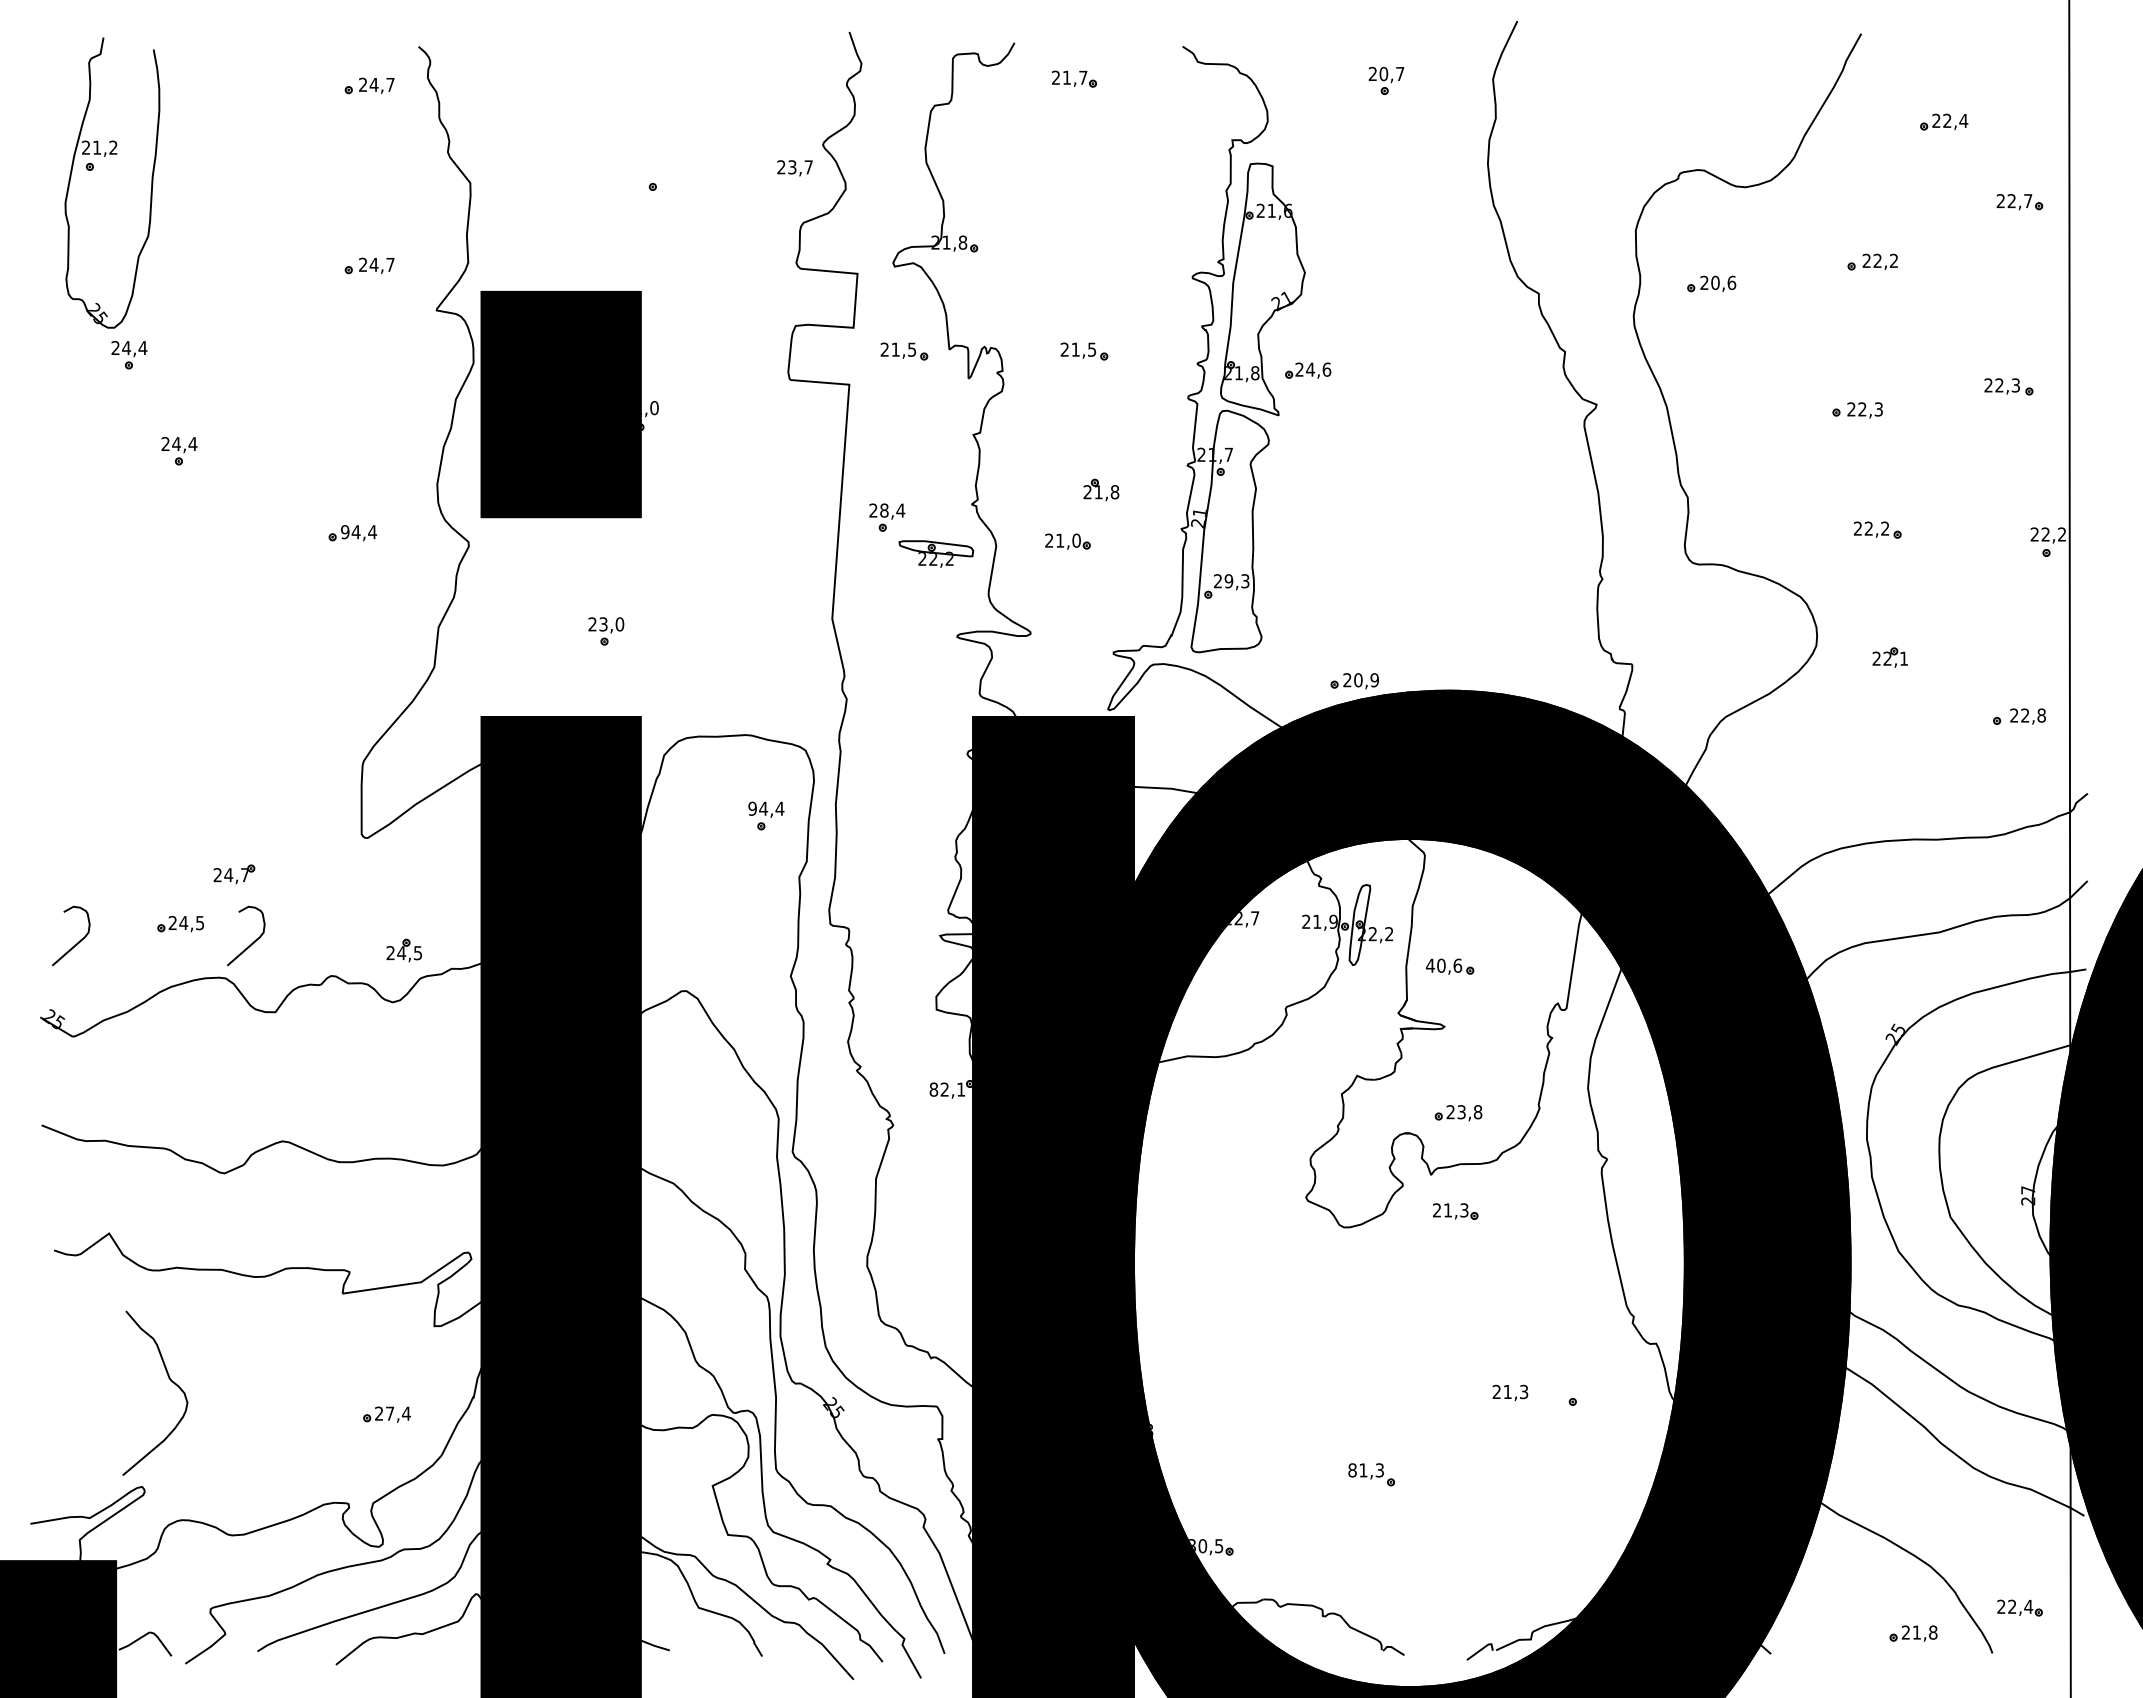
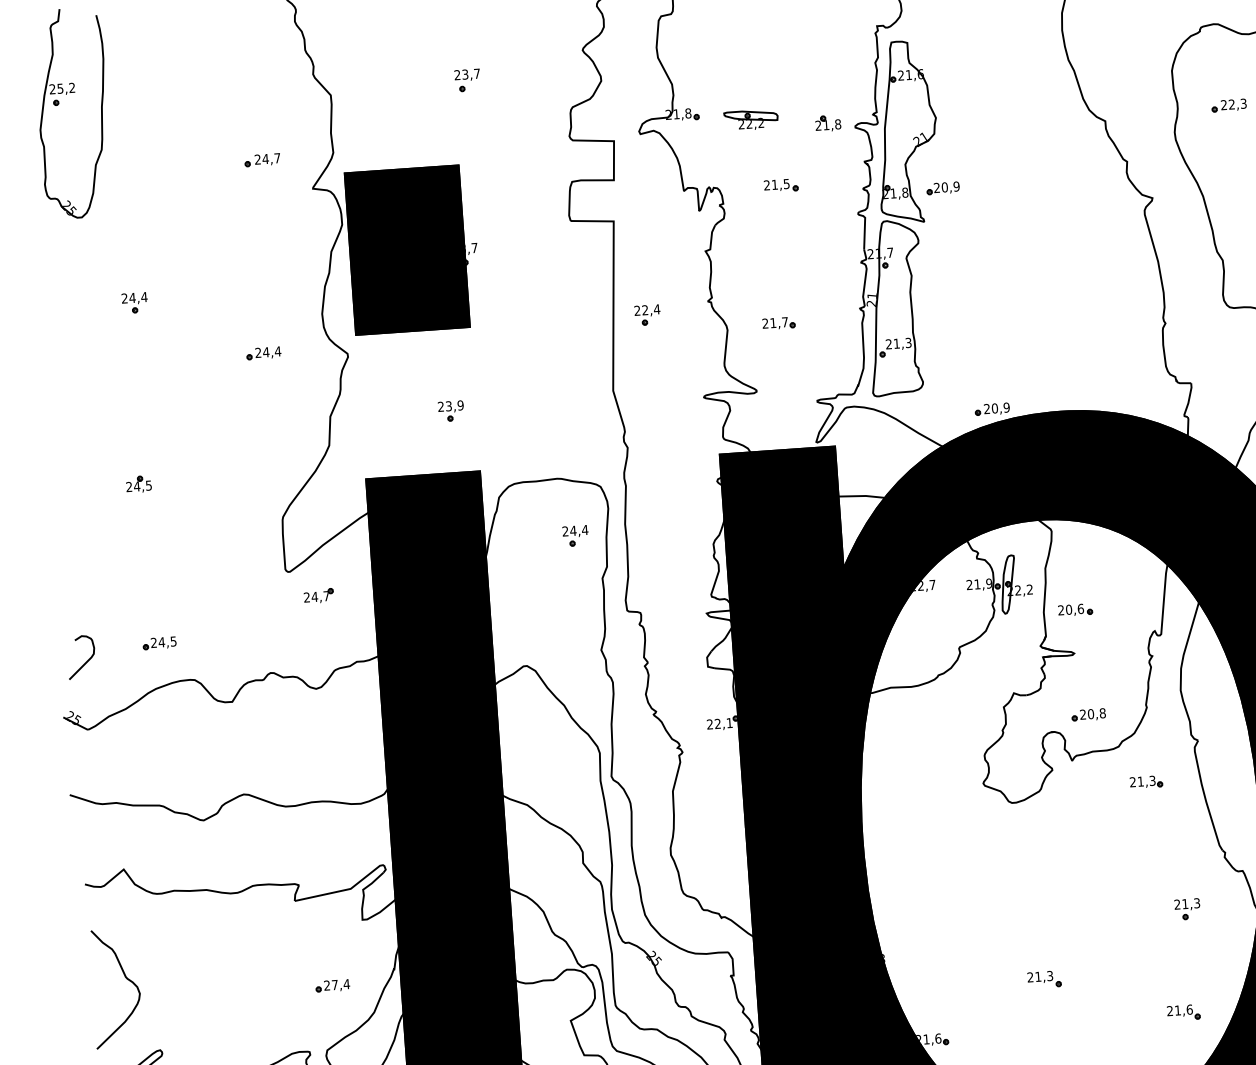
part: (369, 85) -> (253, 30), removed
text: (96, 147) -> (60, 88), 21,2 -> 25,2
text: (794, 168) -> (466, 75), moved
text: (1723, 282) -> (1237, 103), 20,6 -> 22,3
part: (904, 351) -> (651, 194), removed
part: (129, 355) -> (94, 236), removed
text: (1318, 369) -> (950, 186), 24,6 -> 20,9
text: (649, 407) -> (471, 247), 31,0 -> 23,7
part: (1101, 489) -> (828, 123), moved
text: (884, 510) -> (645, 310), 28,4 -> 22,4
text: (345, 532) -> (258, 353), 94,4 -> 24,4
text: (1076, 540) -> (785, 322), 21,0 -> 21,7
part: (936, 553) -> (751, 119), moved
text: (1228, 581) -> (896, 343), 29,3 -> 21,3
text: (619, 624) -> (460, 405), 23,0 -> 23,9
text: (752, 808) -> (565, 531), 94,4 -> 24,4
part: (234, 874) -> (318, 596), moved
curve: (253, 941) -> (212, 652), removed
part: (403, 950) -> (138, 484), moved
text: (1430, 965) -> (1061, 610), 40,6 -> 20,6
text: (933, 1089) -> (709, 724), 82,1 -> 22,1
text: (1461, 1112) -> (1090, 714), 23,8 -> 20,8
part: (1455, 1211) -> (1146, 782), moved
curve: (170, 1381) -> (126, 979), moved
text: (1510, 1392) -> (1187, 904), moved
text: (1352, 1470) -> (1030, 977), 81,3 -> 21,3
part: (1560, 1533) -> (1183, 1012), added
text: (1207, 1546) -> (929, 1039), 30,5 -> 21,6

